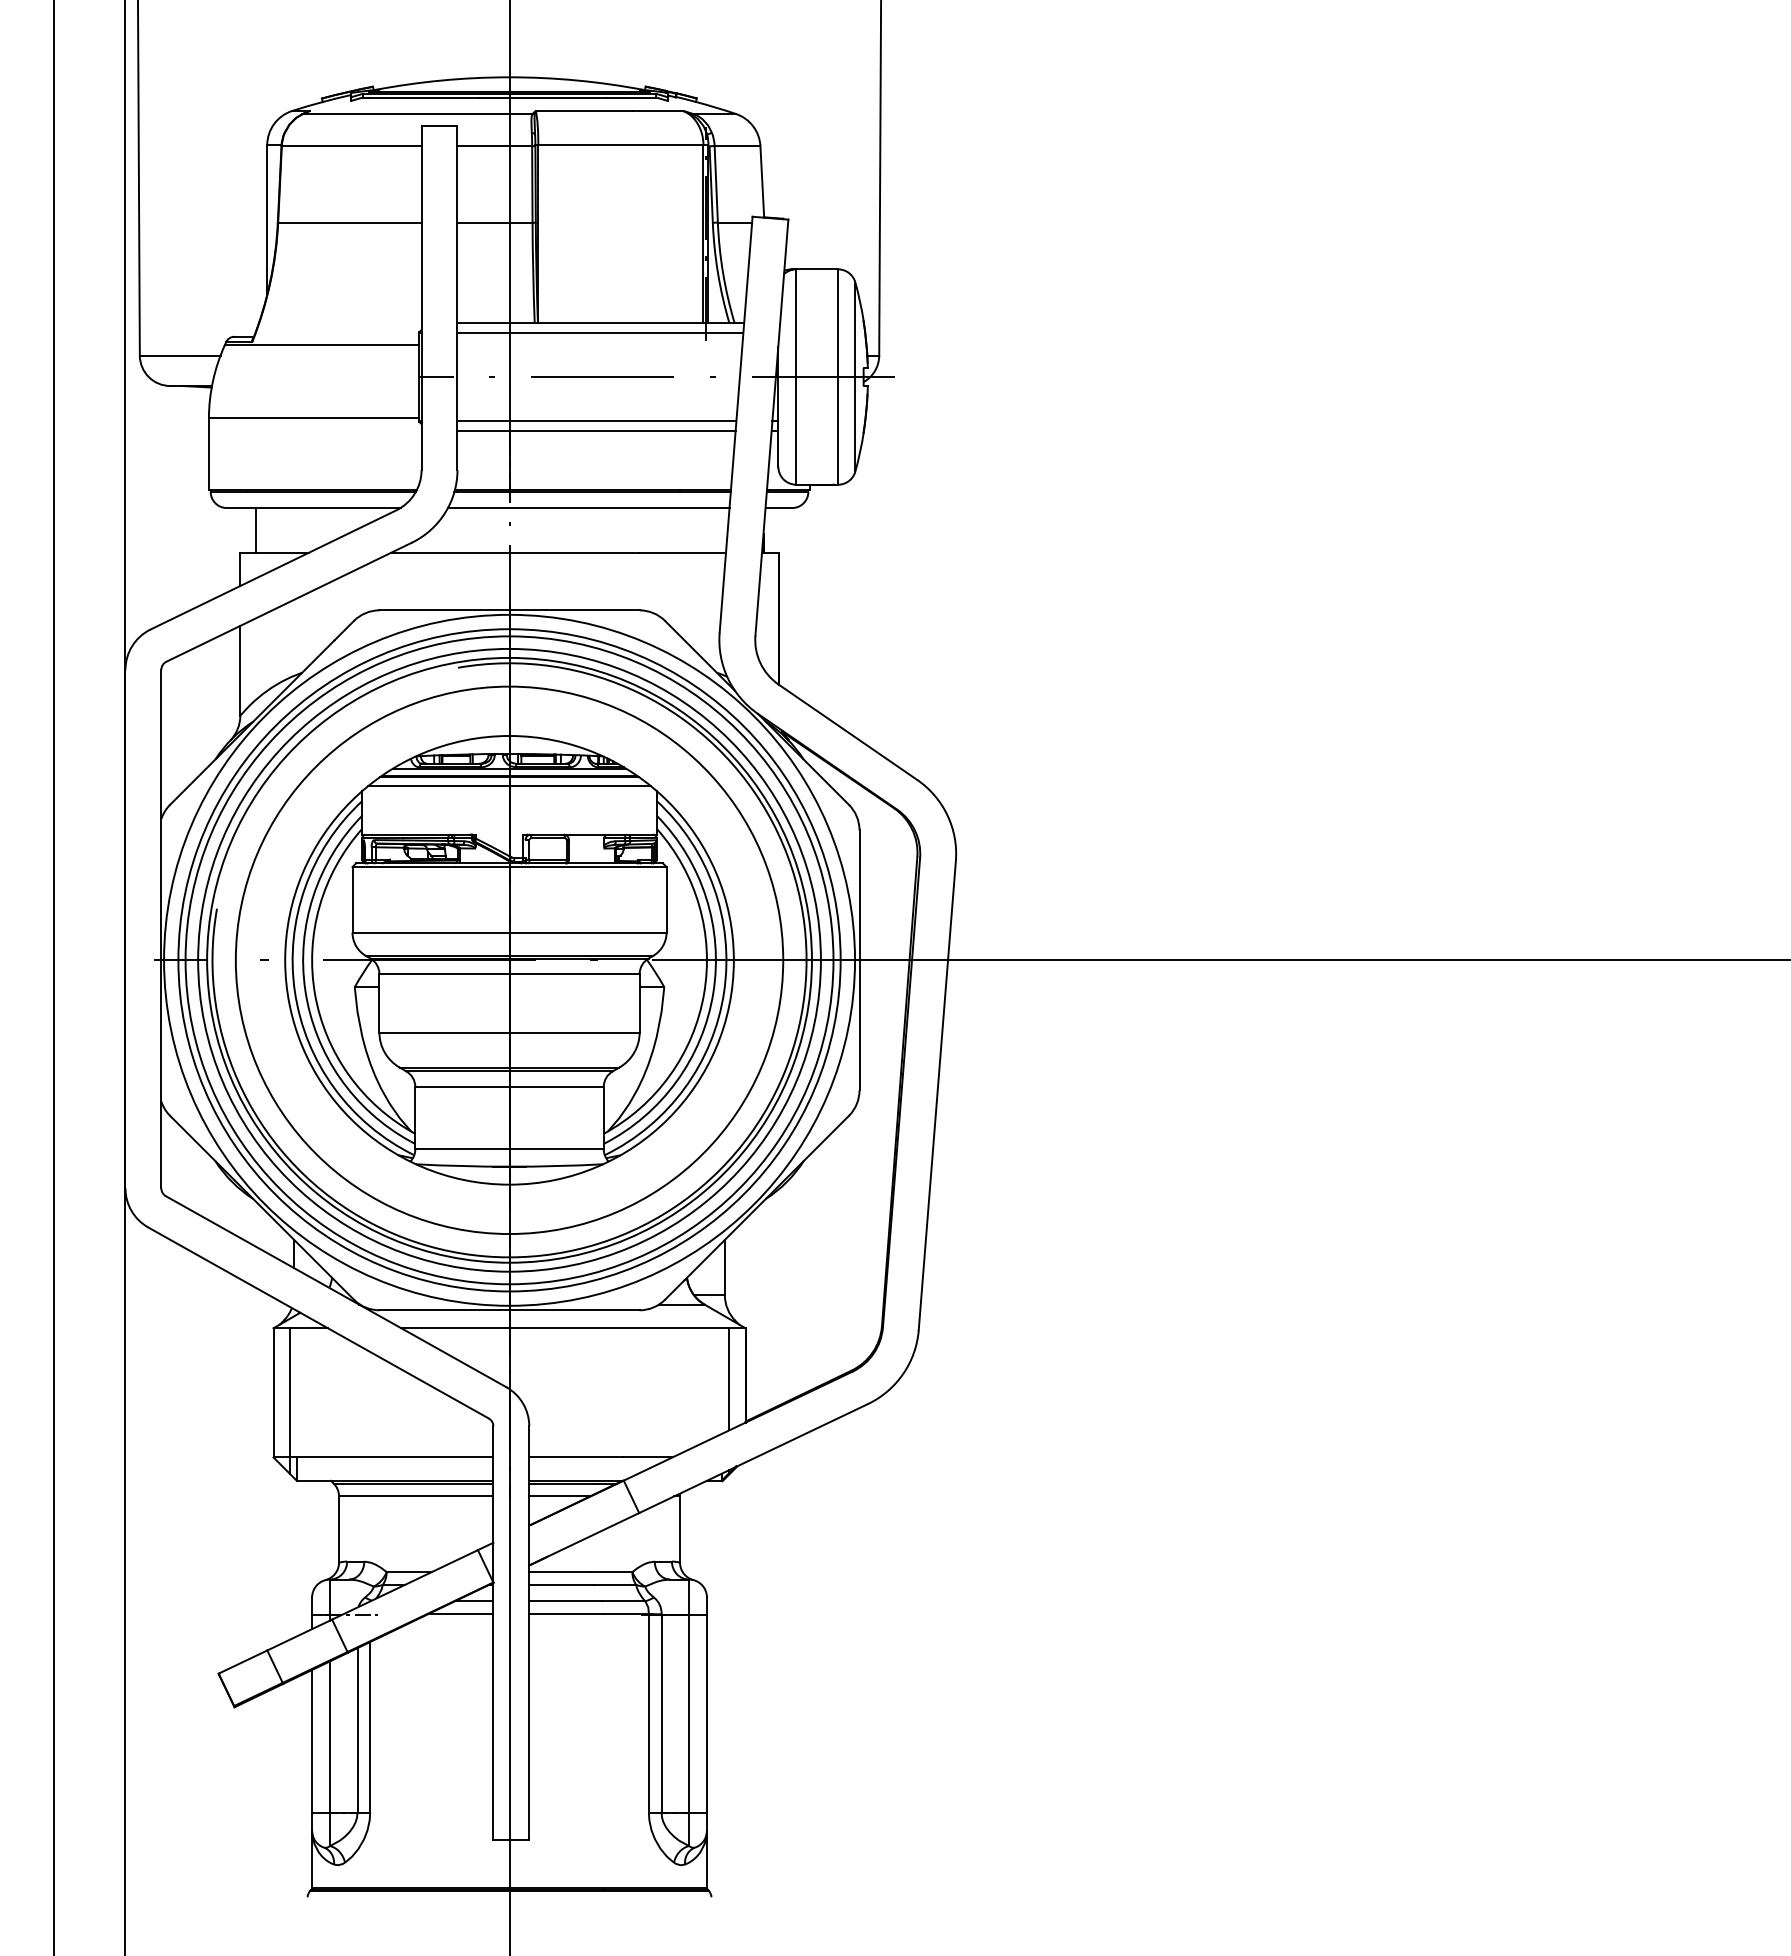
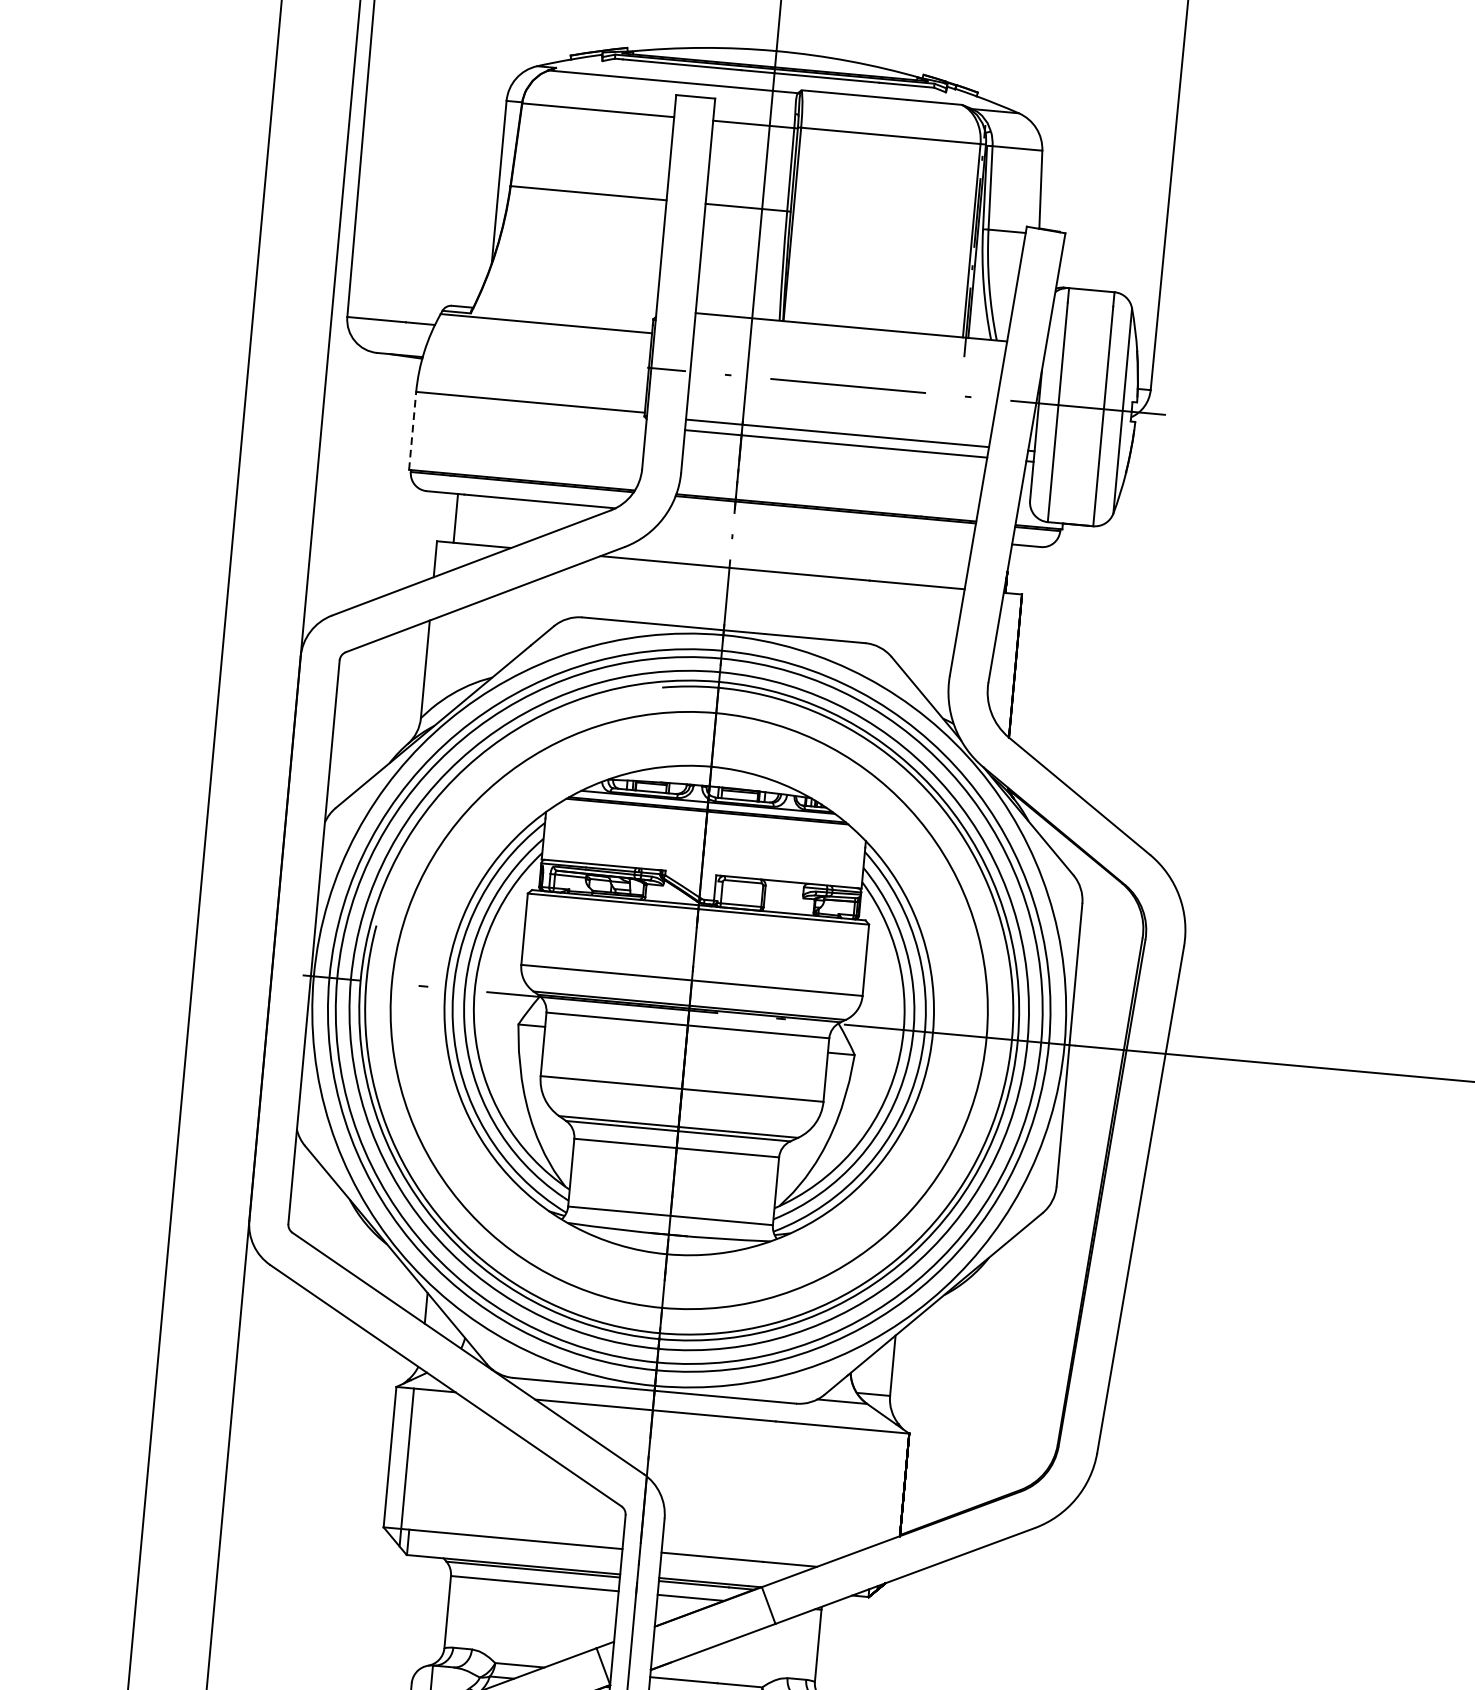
line: (600, 332) -> (850, 337), removed
line: (208, 454) -> (412, 431), solid -> dashed
line: (588, 508) -> (819, 527), removed
line: (509, 785) -> (706, 820), removed
line: (729, 1379) -> (886, 1487), removed

